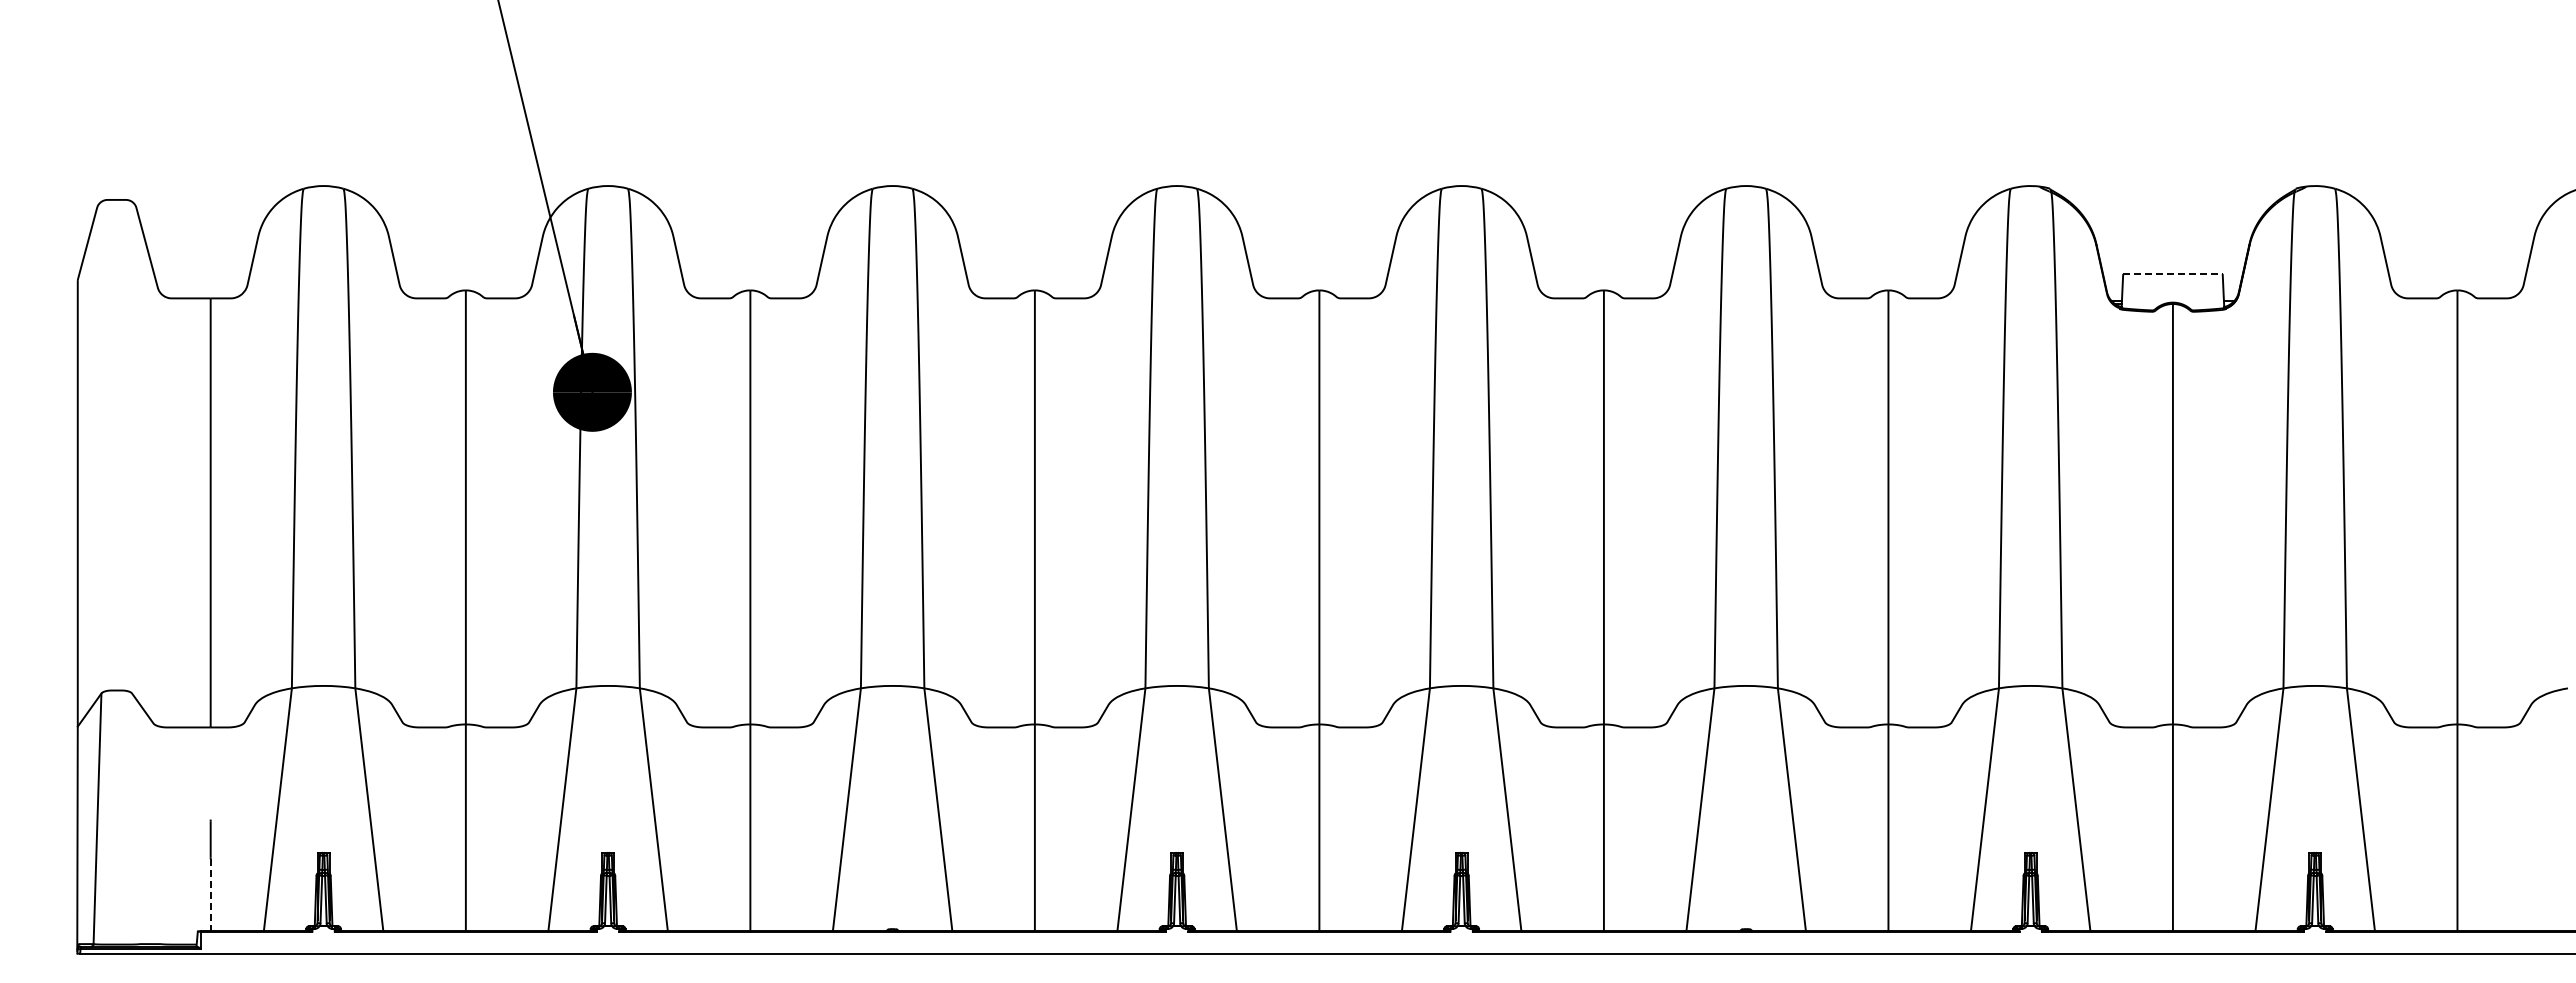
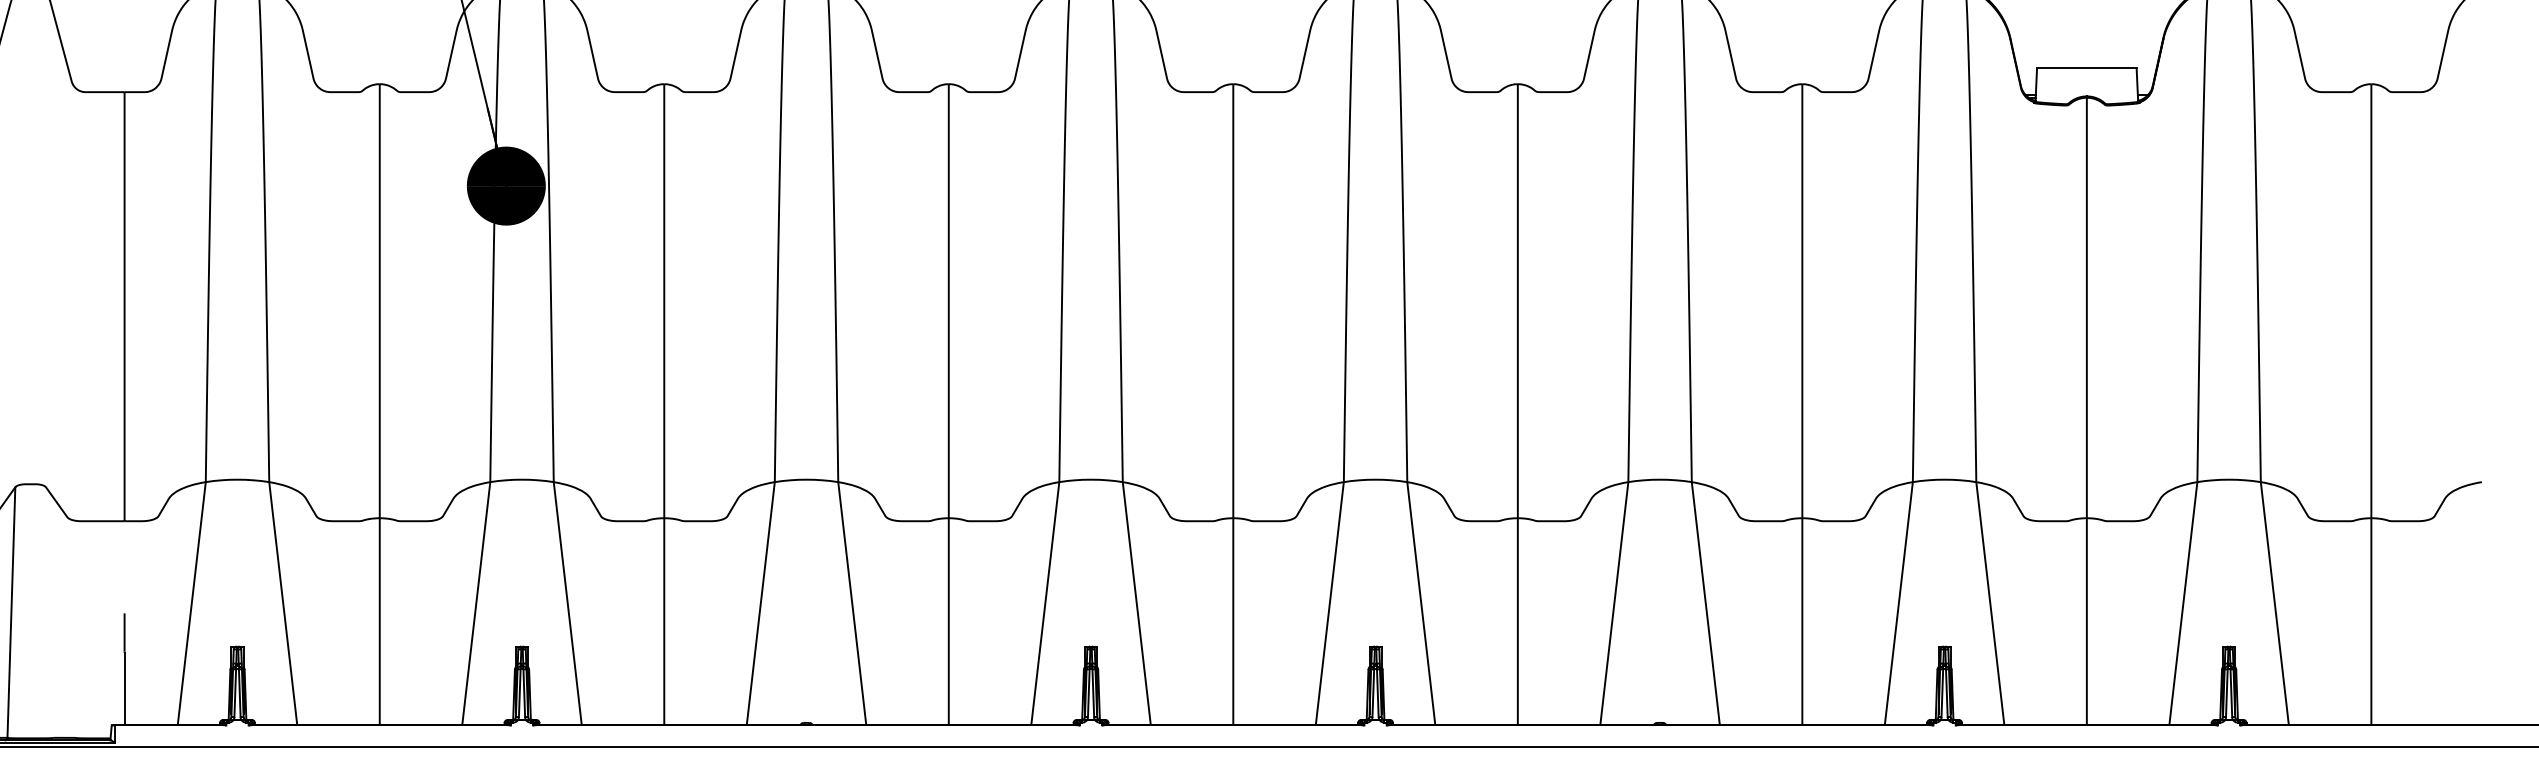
line: (2172, 273) -> (2086, 67), dashed -> solid
line: (210, 895) -> (124, 689), dashed -> solid

